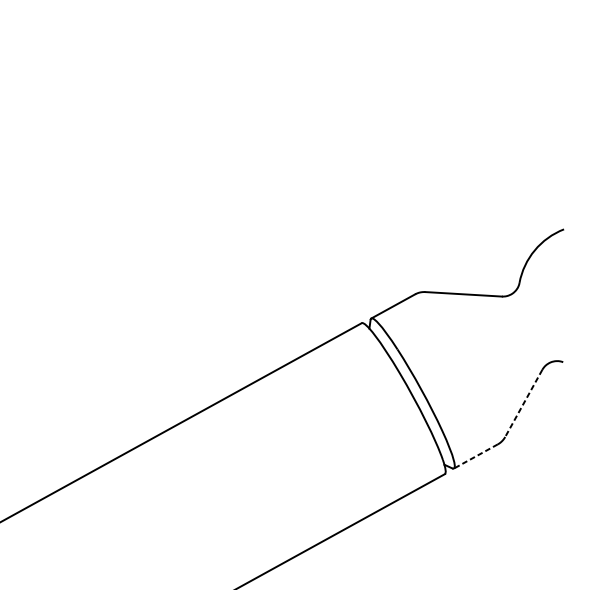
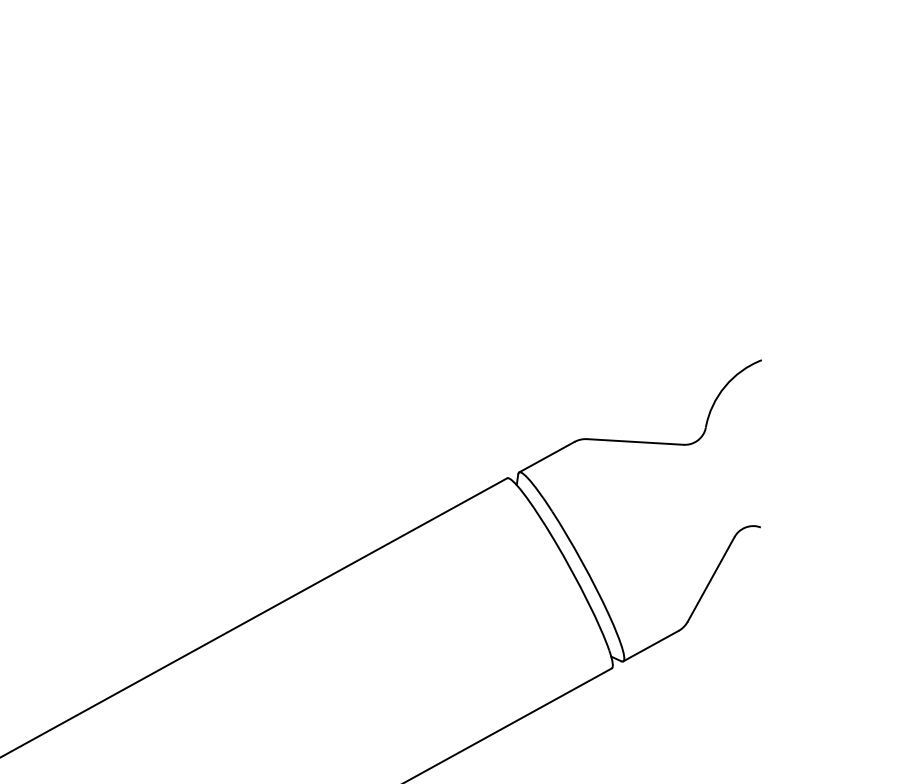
line: (523, 403) -> (710, 579), dashed -> solid
line: (475, 456) -> (650, 646), dashed -> solid

